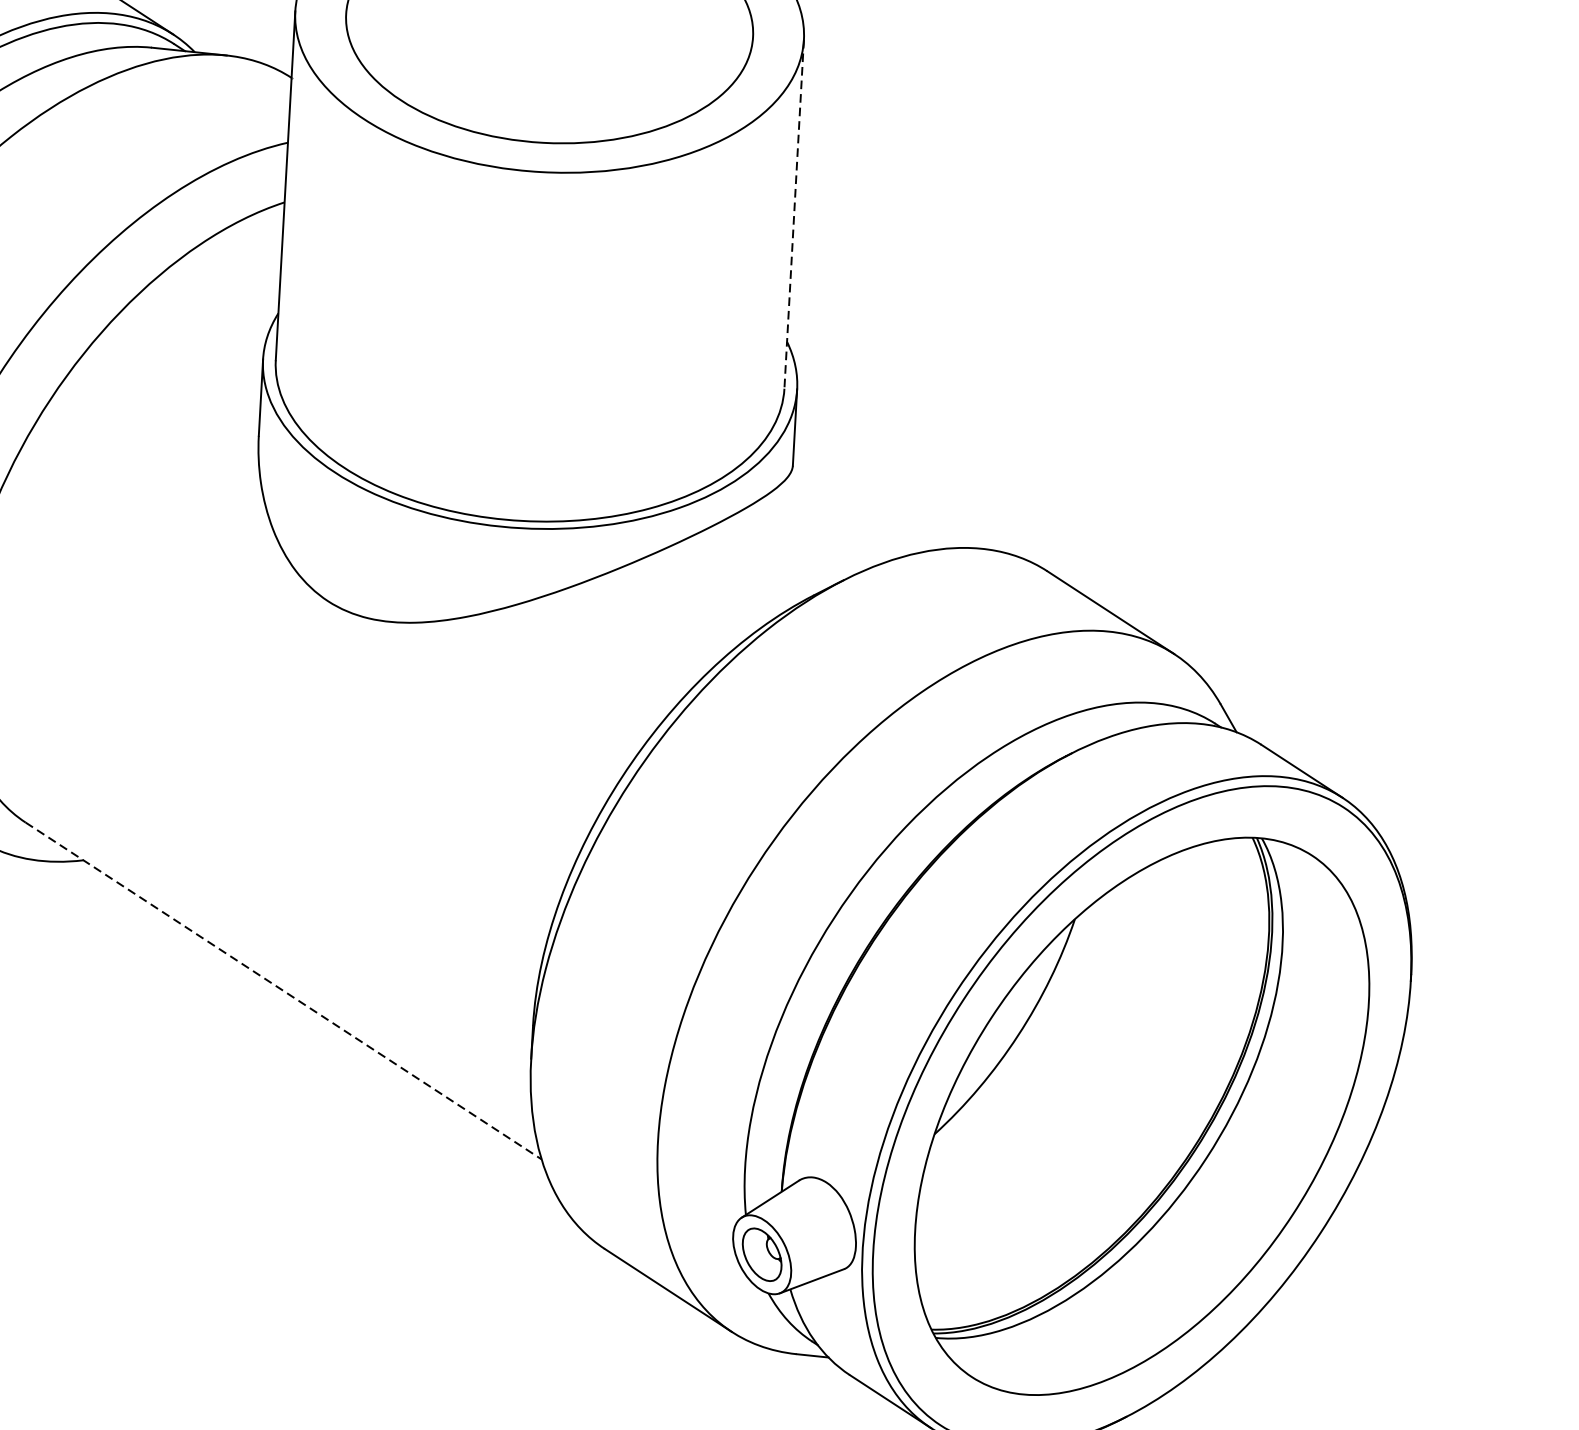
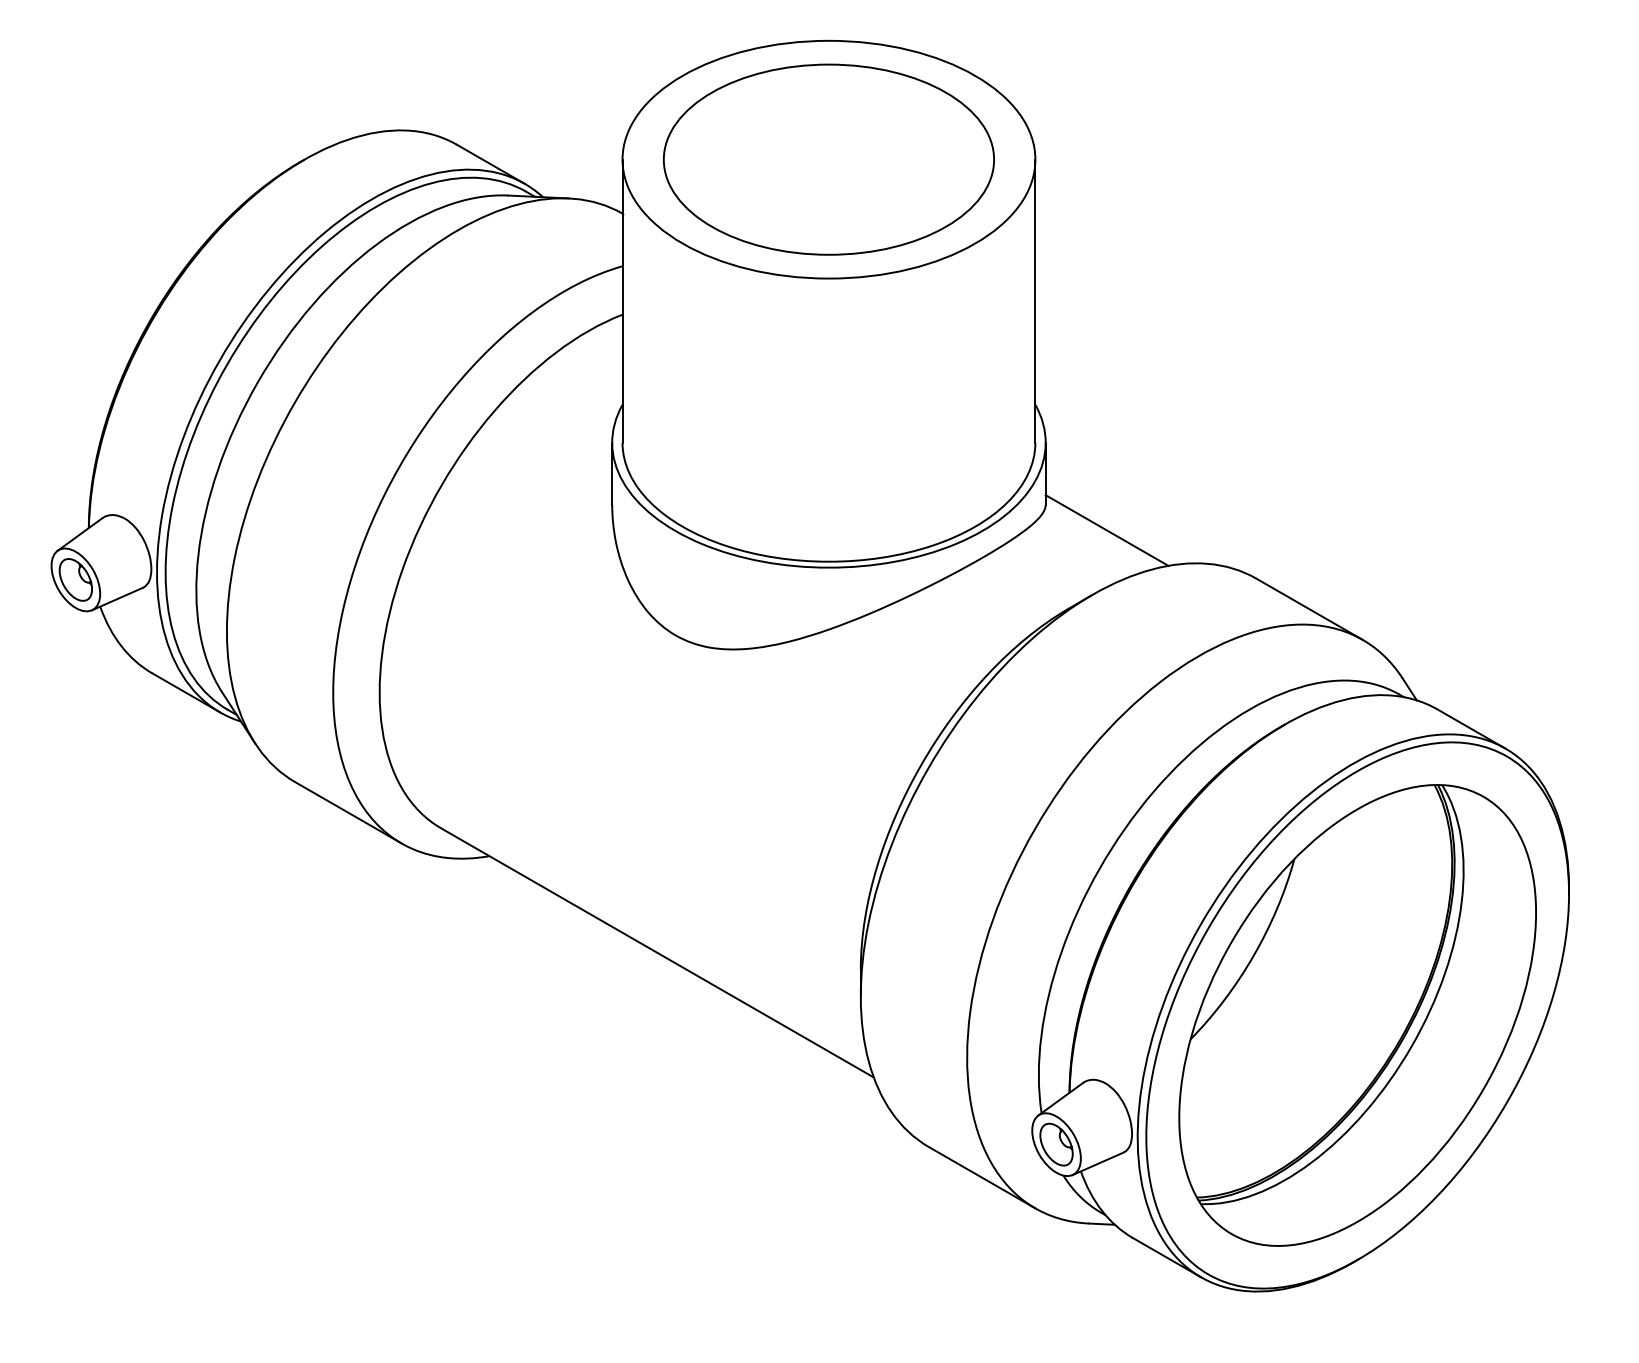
line: (794, 214) -> (1035, 301), dashed -> solid
line: (866, 501) -> (1106, 530), added
line: (283, 990) -> (657, 952), dashed -> solid

